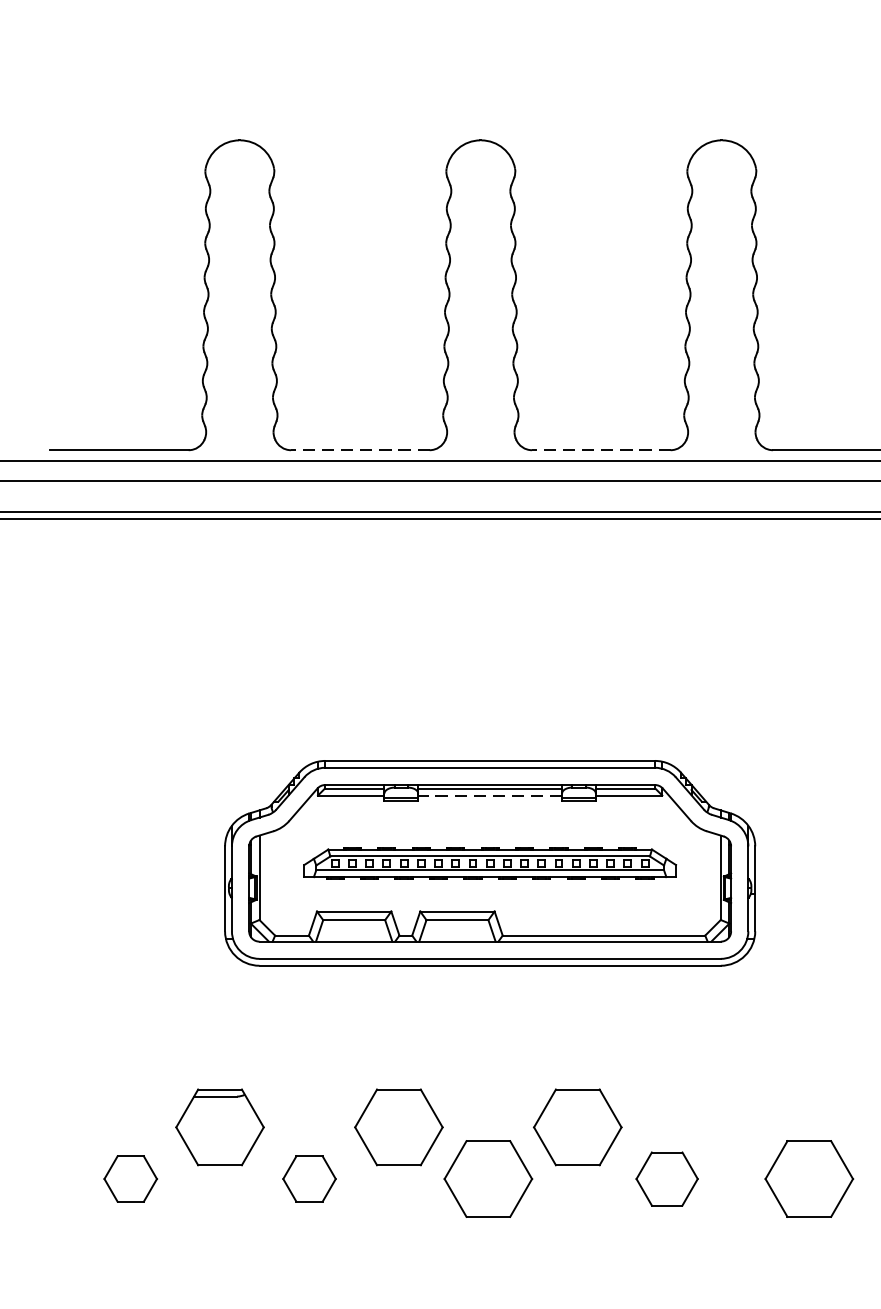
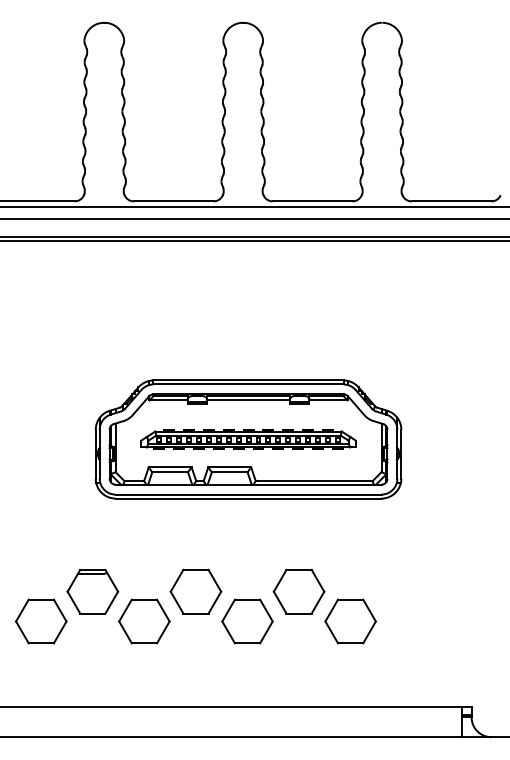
line: (359, 450) -> (173, 201), dashed -> solid
line: (601, 450) -> (312, 201), dashed -> solid
line: (490, 795) -> (248, 400), dashed -> solid
part: (130, 1179) -> (41, 621), size x1.67
part: (309, 1179) -> (144, 621), size x1.67
part: (666, 1179) -> (350, 621), size x1.43
part: (809, 1179) -> (432, 621), removed

